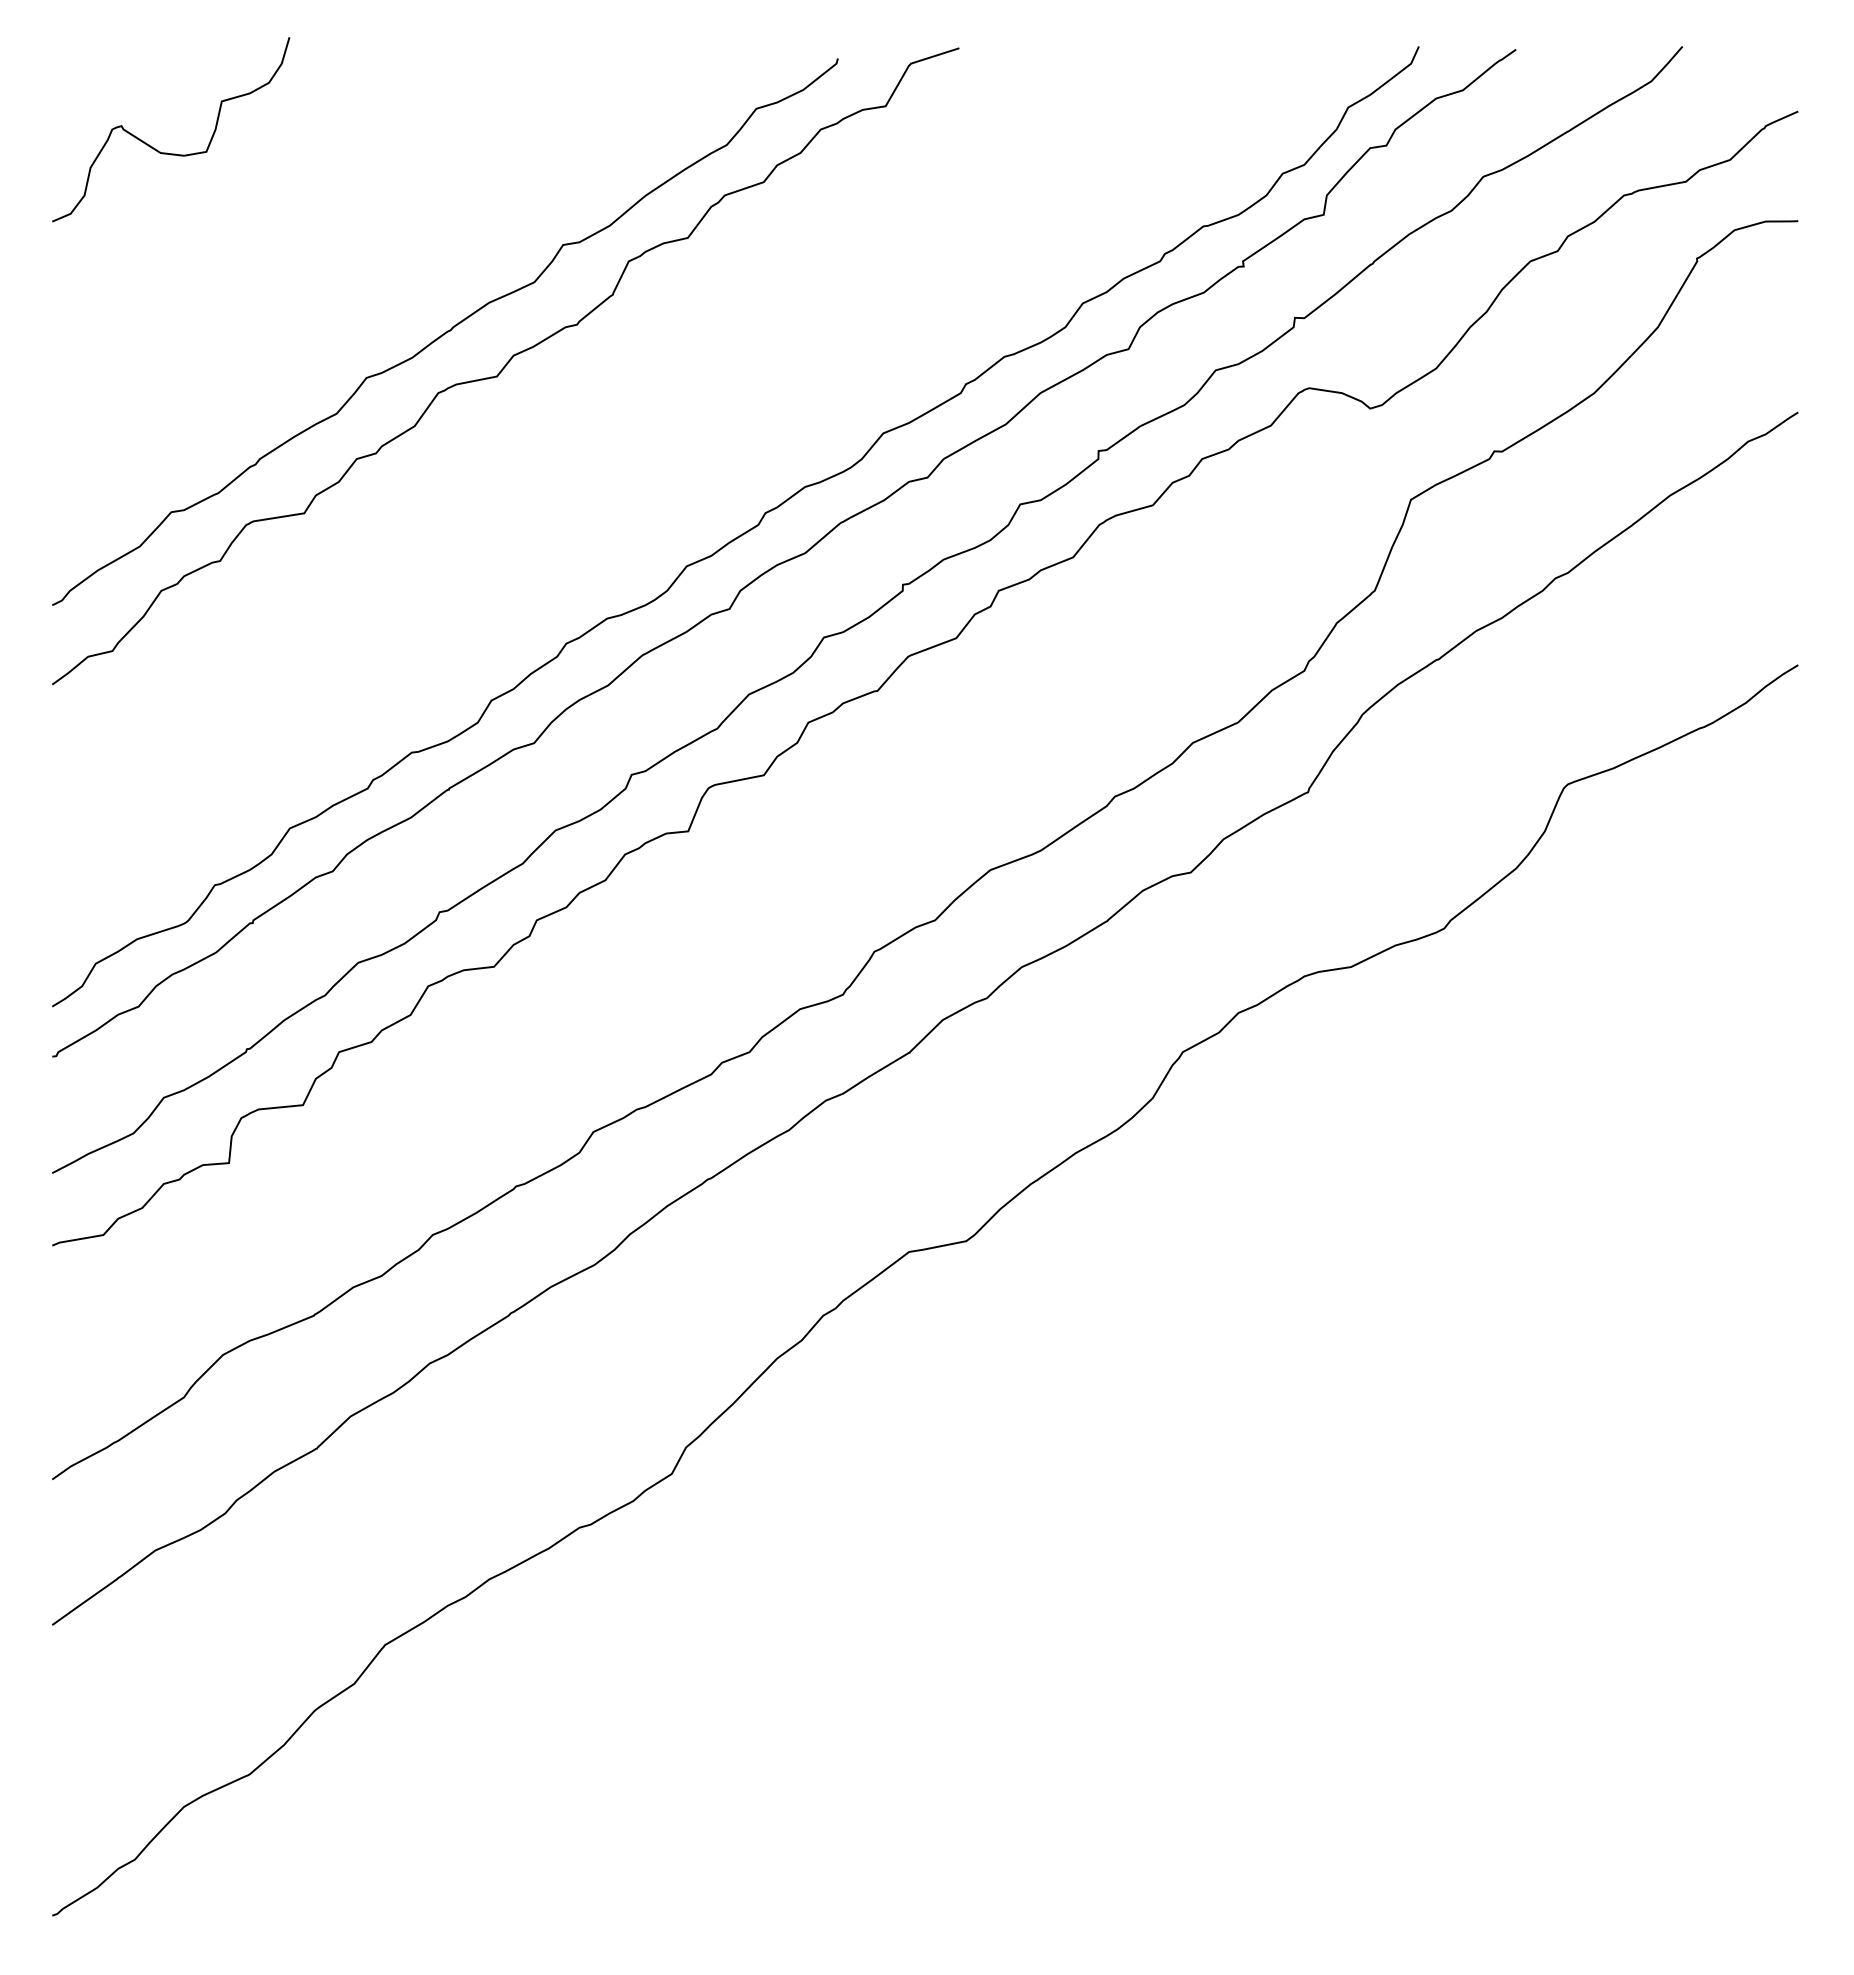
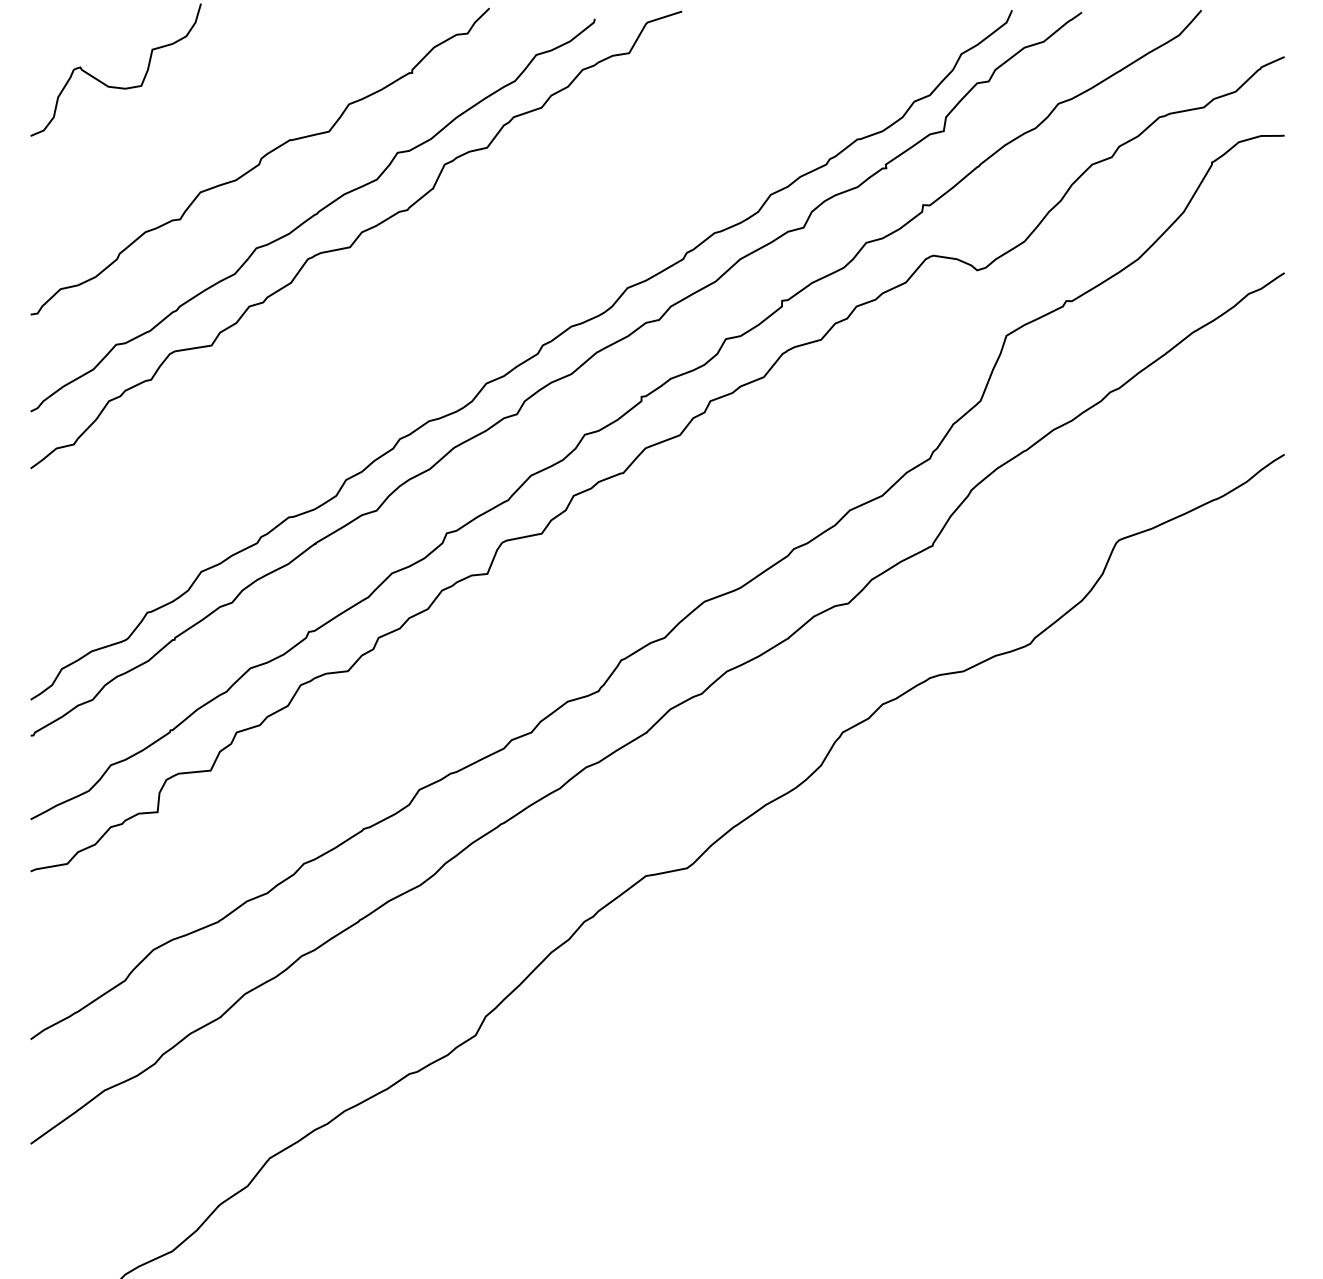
curve: (371, 257) -> (259, 161), added

